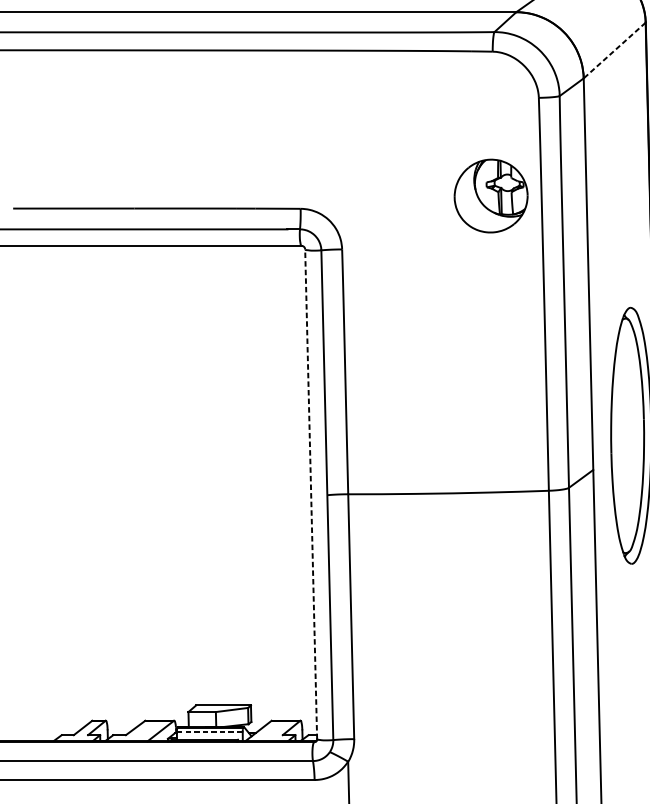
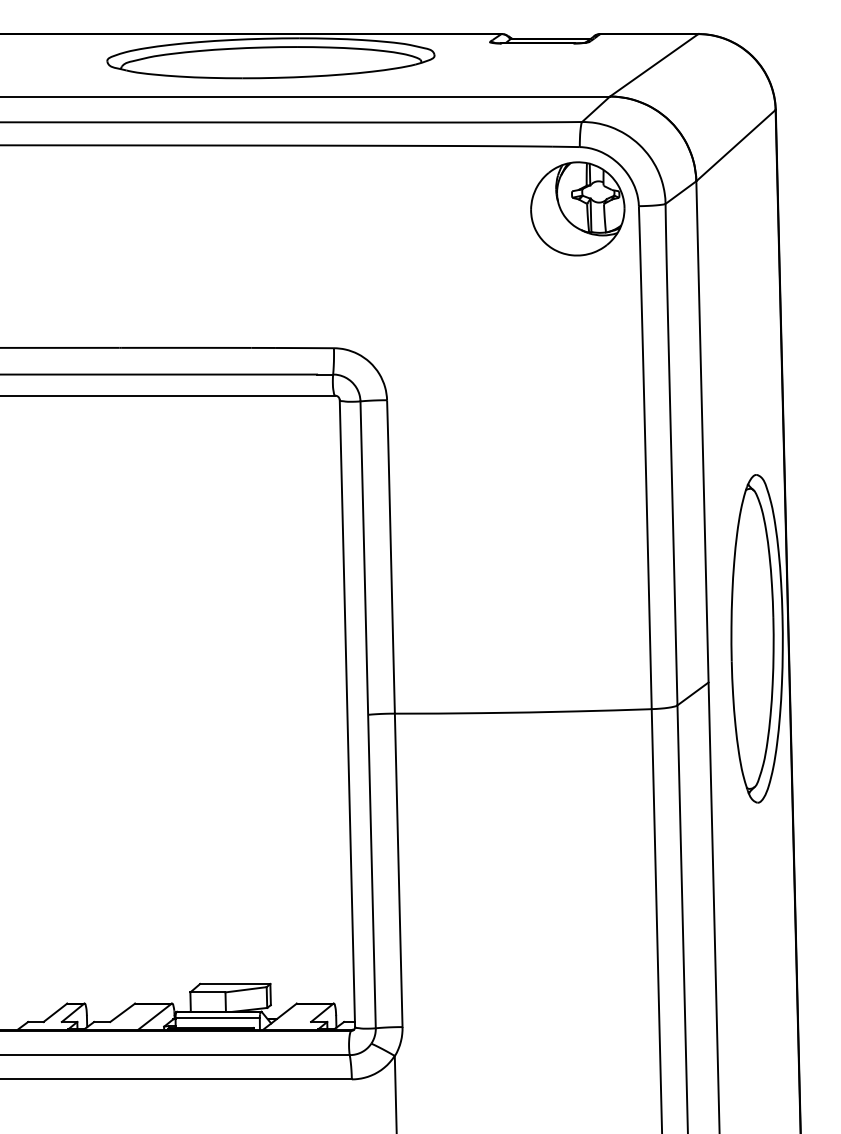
line: (614, 50) -> (735, 145), dashed -> solid
part: (490, 195) -> (577, 208), moved
line: (311, 494) -> (347, 713), dashed -> solid
line: (210, 732) -> (218, 1018), dashed -> solid

